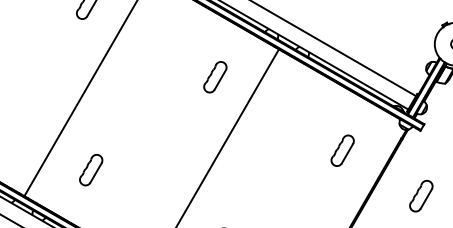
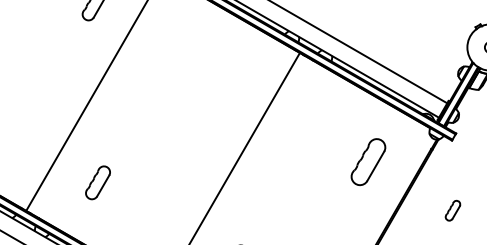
part: (215, 77) -> (231, 83), removed
part: (342, 150) -> (368, 161), size x1.4
part: (421, 195) -> (453, 210), size x0.6

